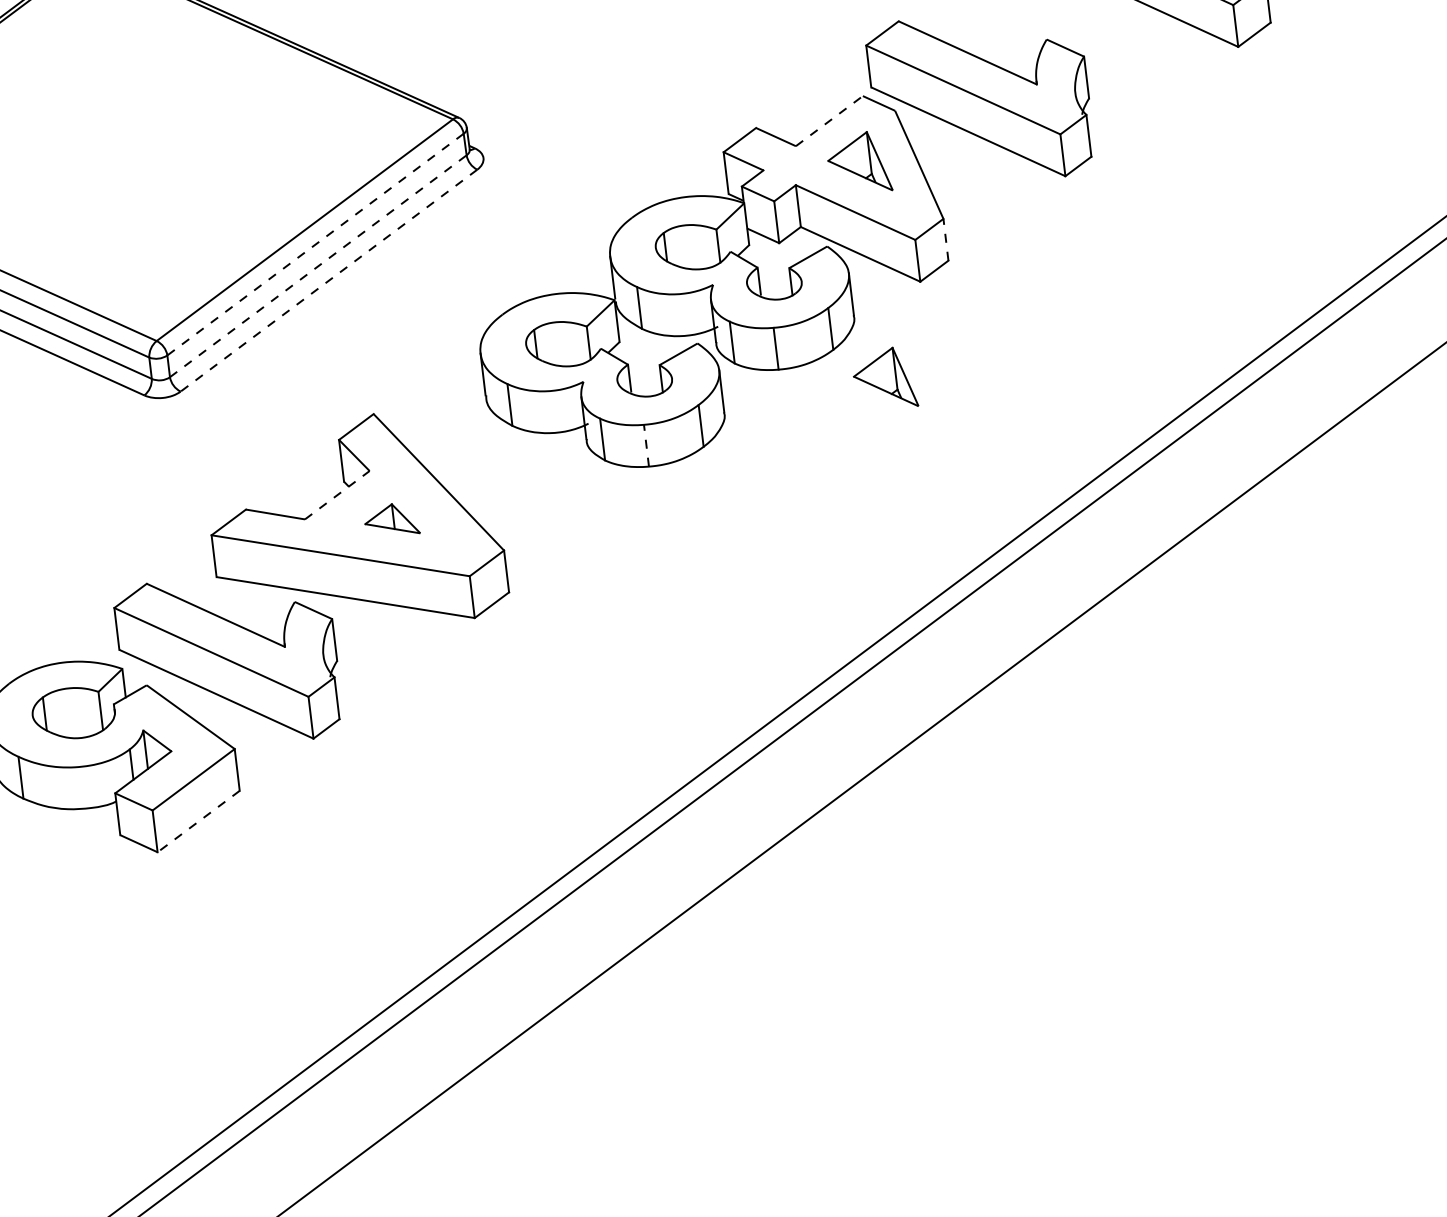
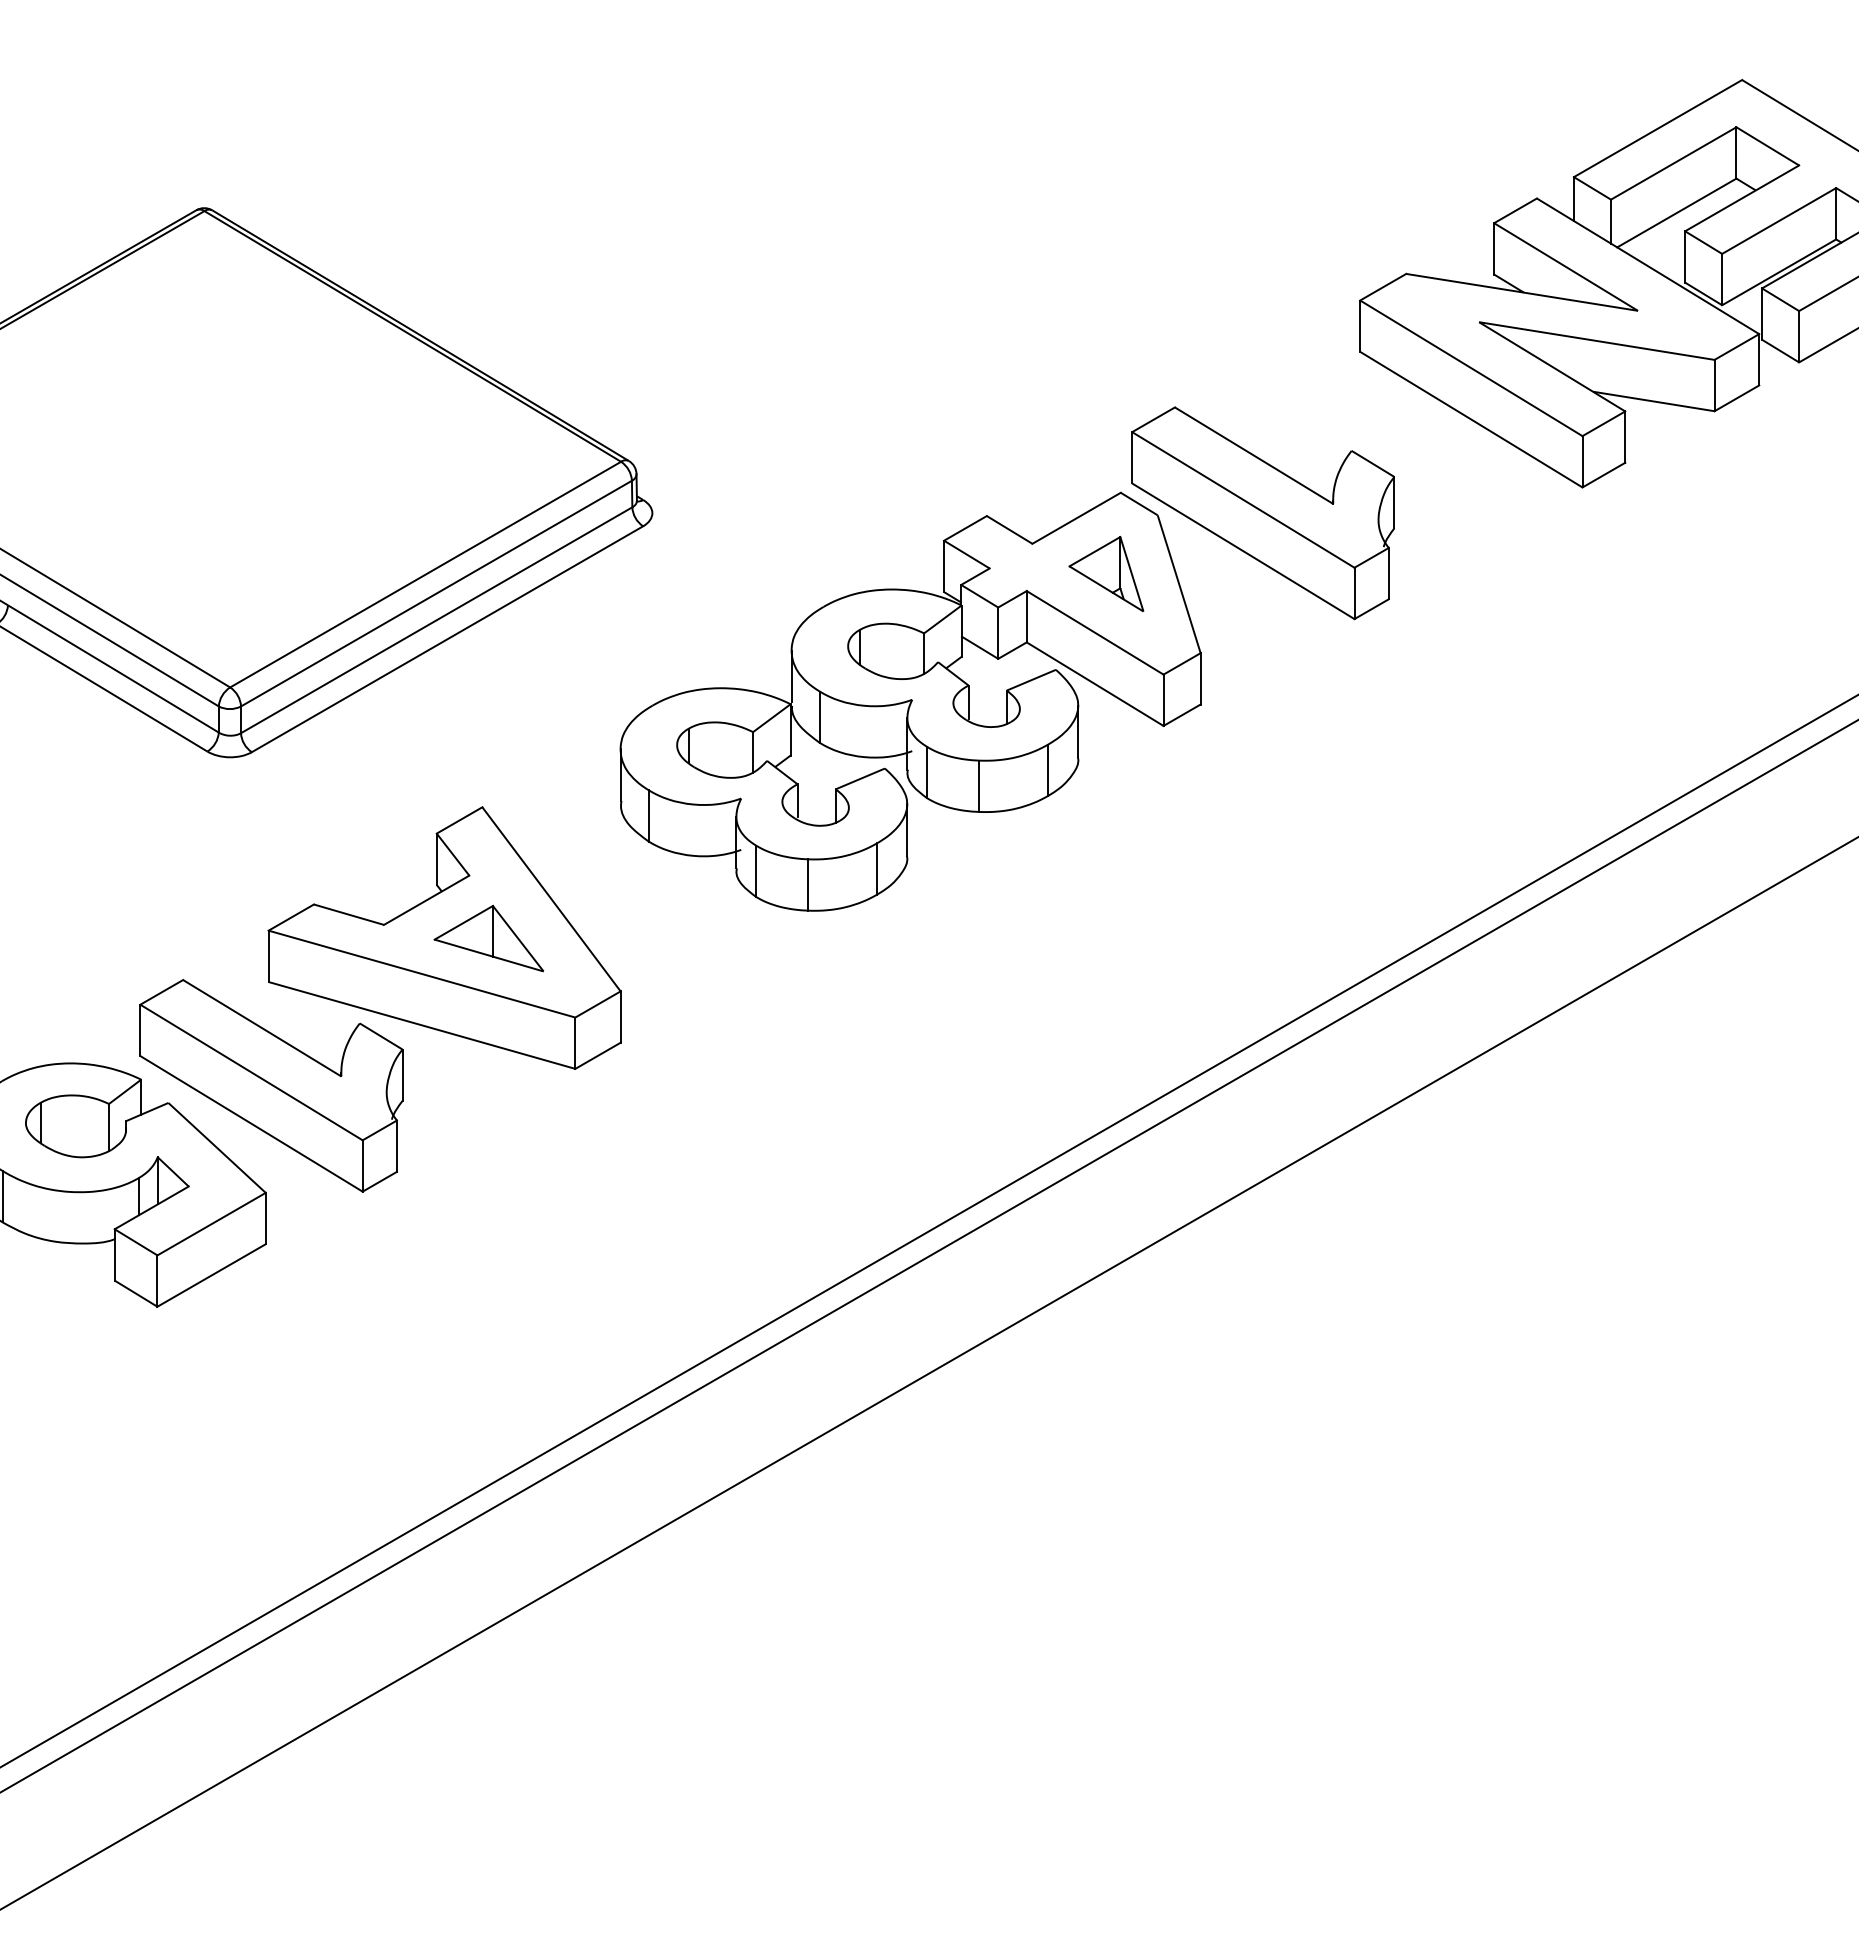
line: (830, 121) -> (1077, 518), dashed -> solid
line: (945, 239) -> (1200, 678), dashed -> solid
line: (315, 244) -> (436, 593), dashed -> solid
line: (318, 266) -> (436, 620), dashed -> solid
line: (328, 280) -> (447, 639), dashed -> solid
part: (884, 378) -> (1106, 838), removed
line: (646, 446) -> (808, 885), dashed -> solid
line: (338, 495) -> (427, 900), dashed -> solid
part: (391, 520) -> (488, 938), size x1.67
line: (198, 821) -> (211, 1275), dashed -> solid

